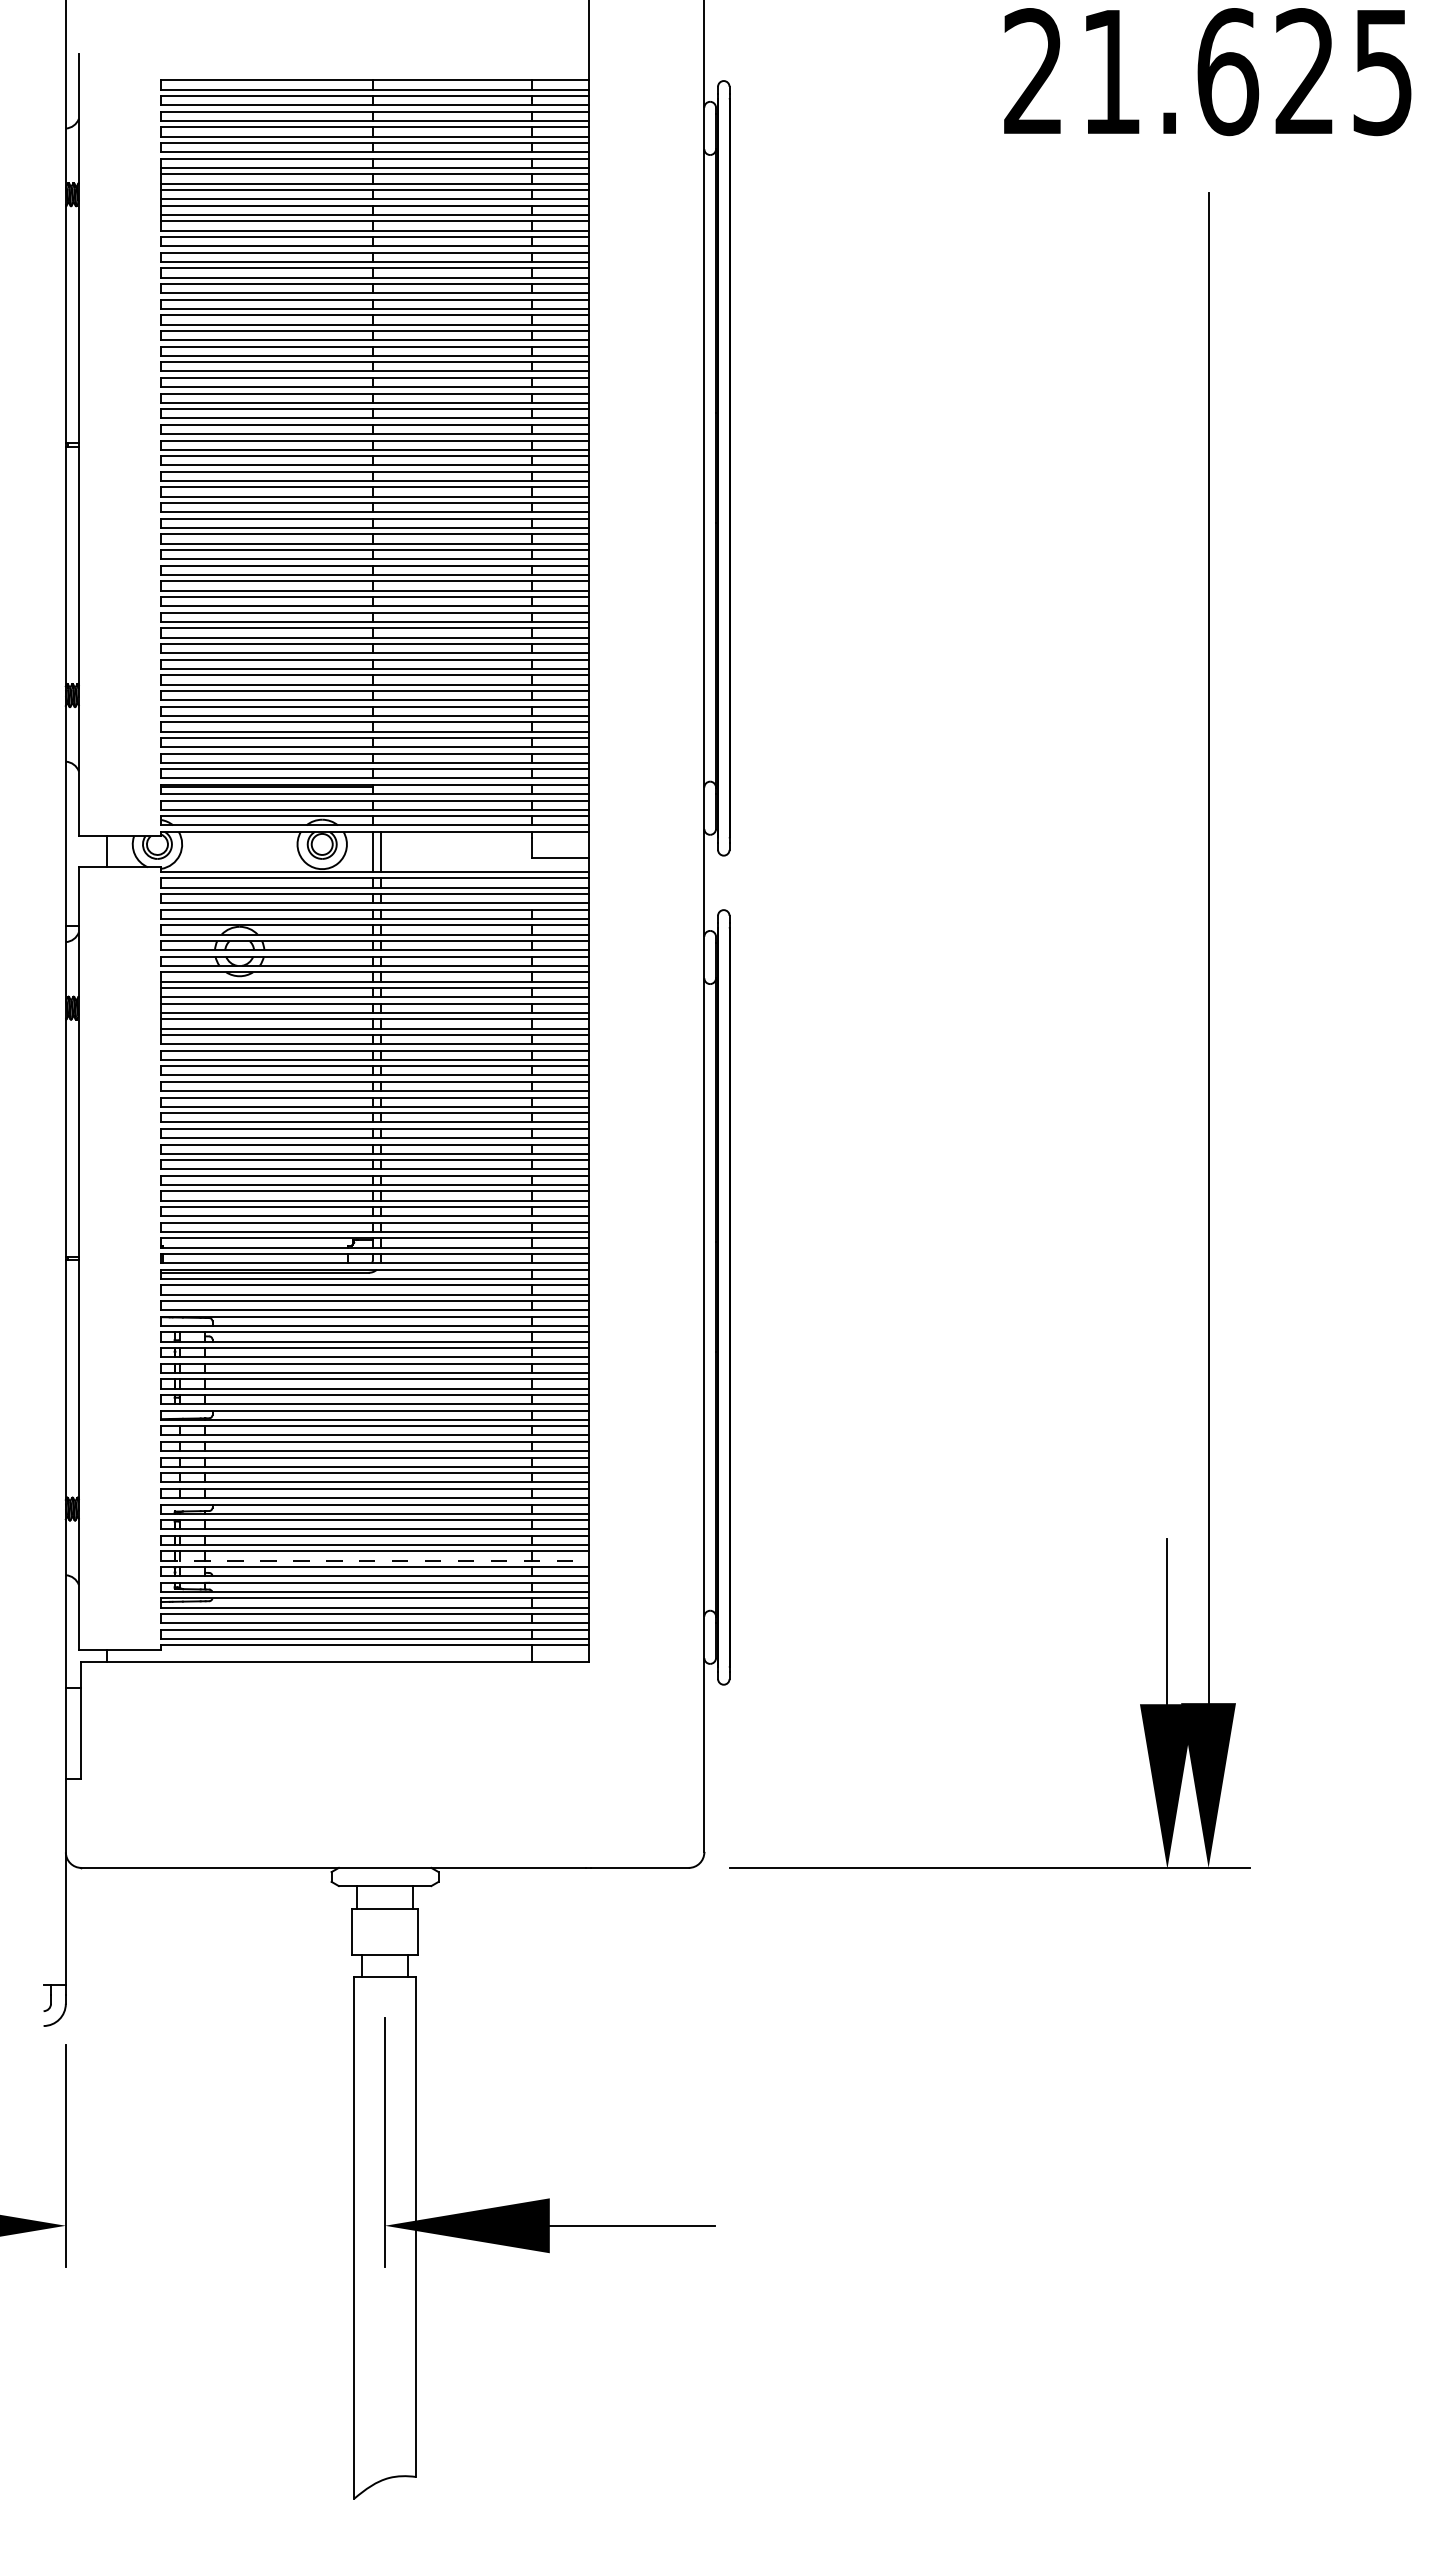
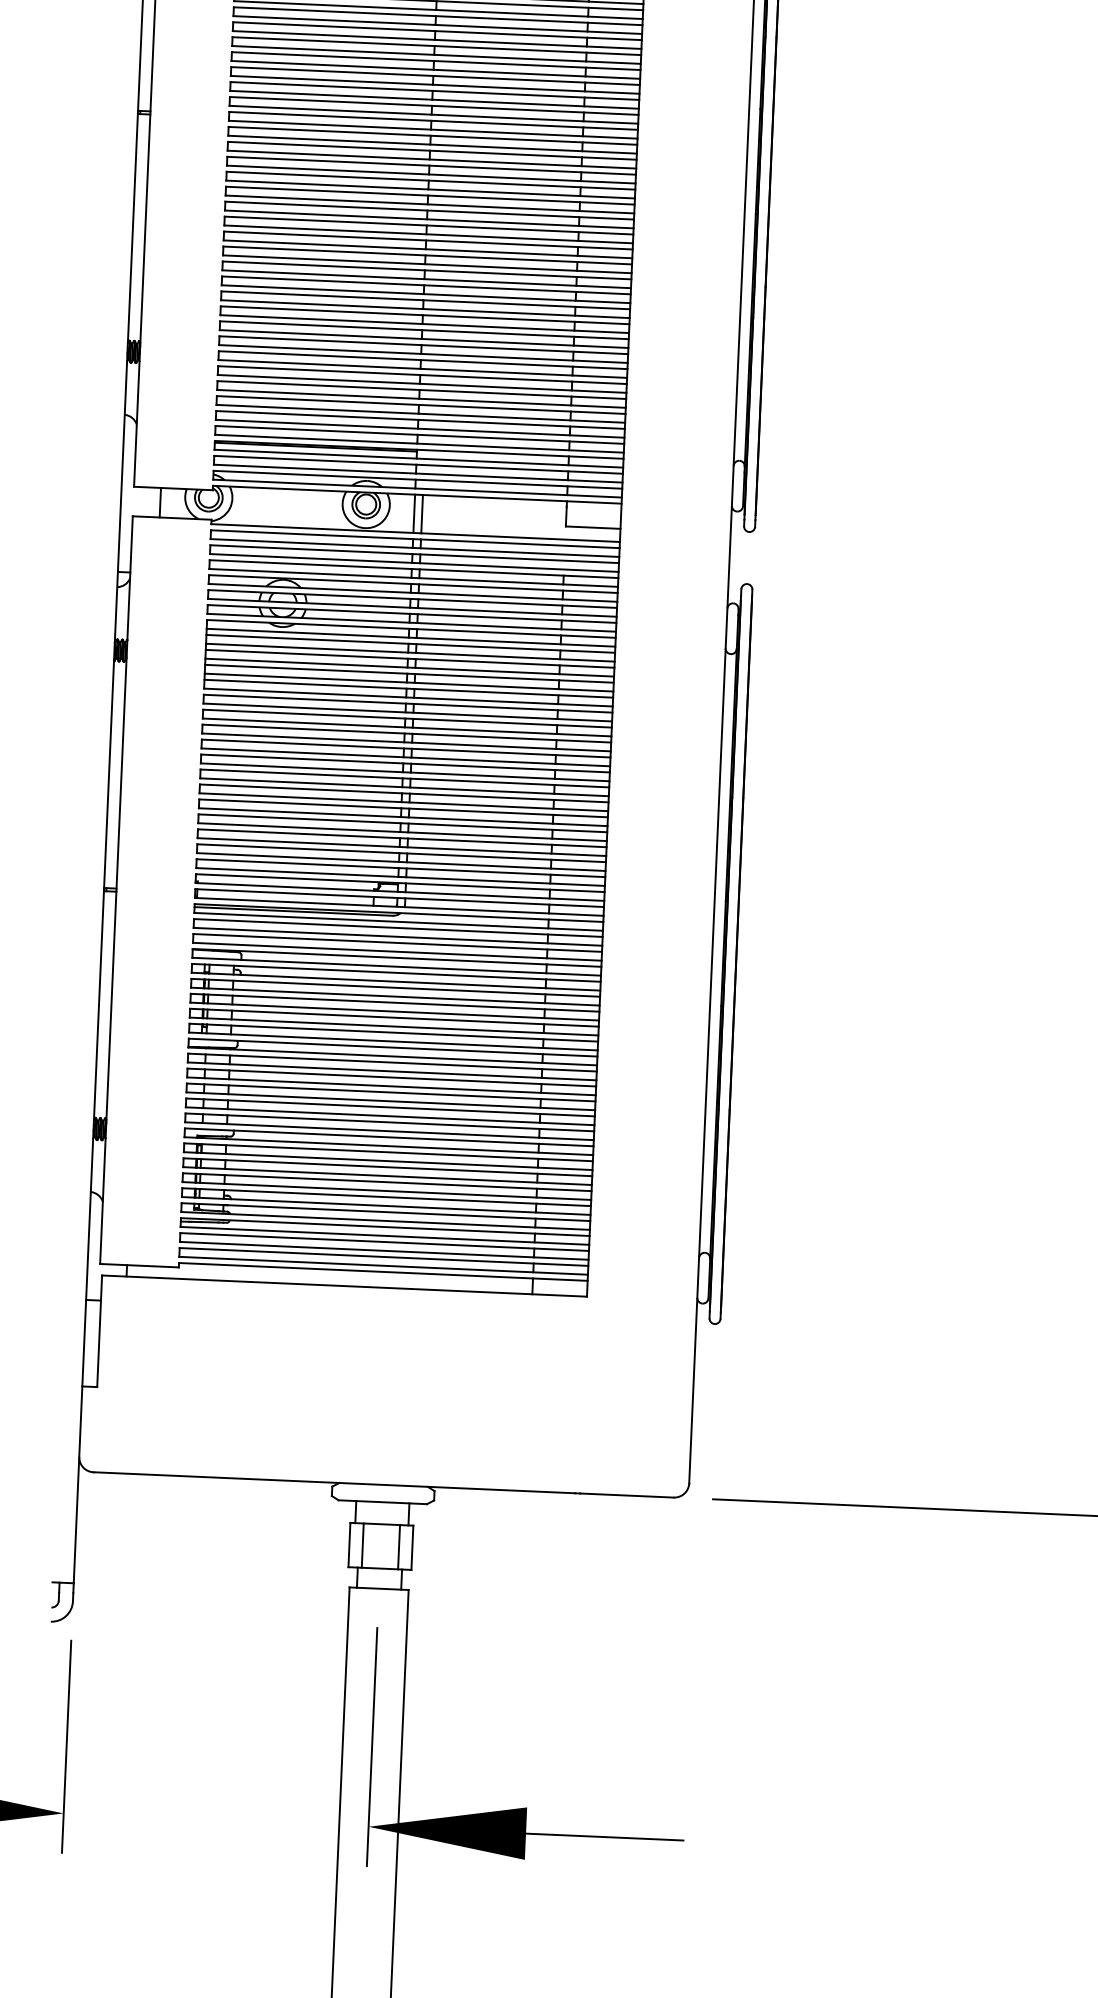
line: (375, 1560) -> (387, 1190), dashed -> solid
line: (366, 1932) -> (363, 1545), added
line: (404, 1932) -> (399, 1547), added

